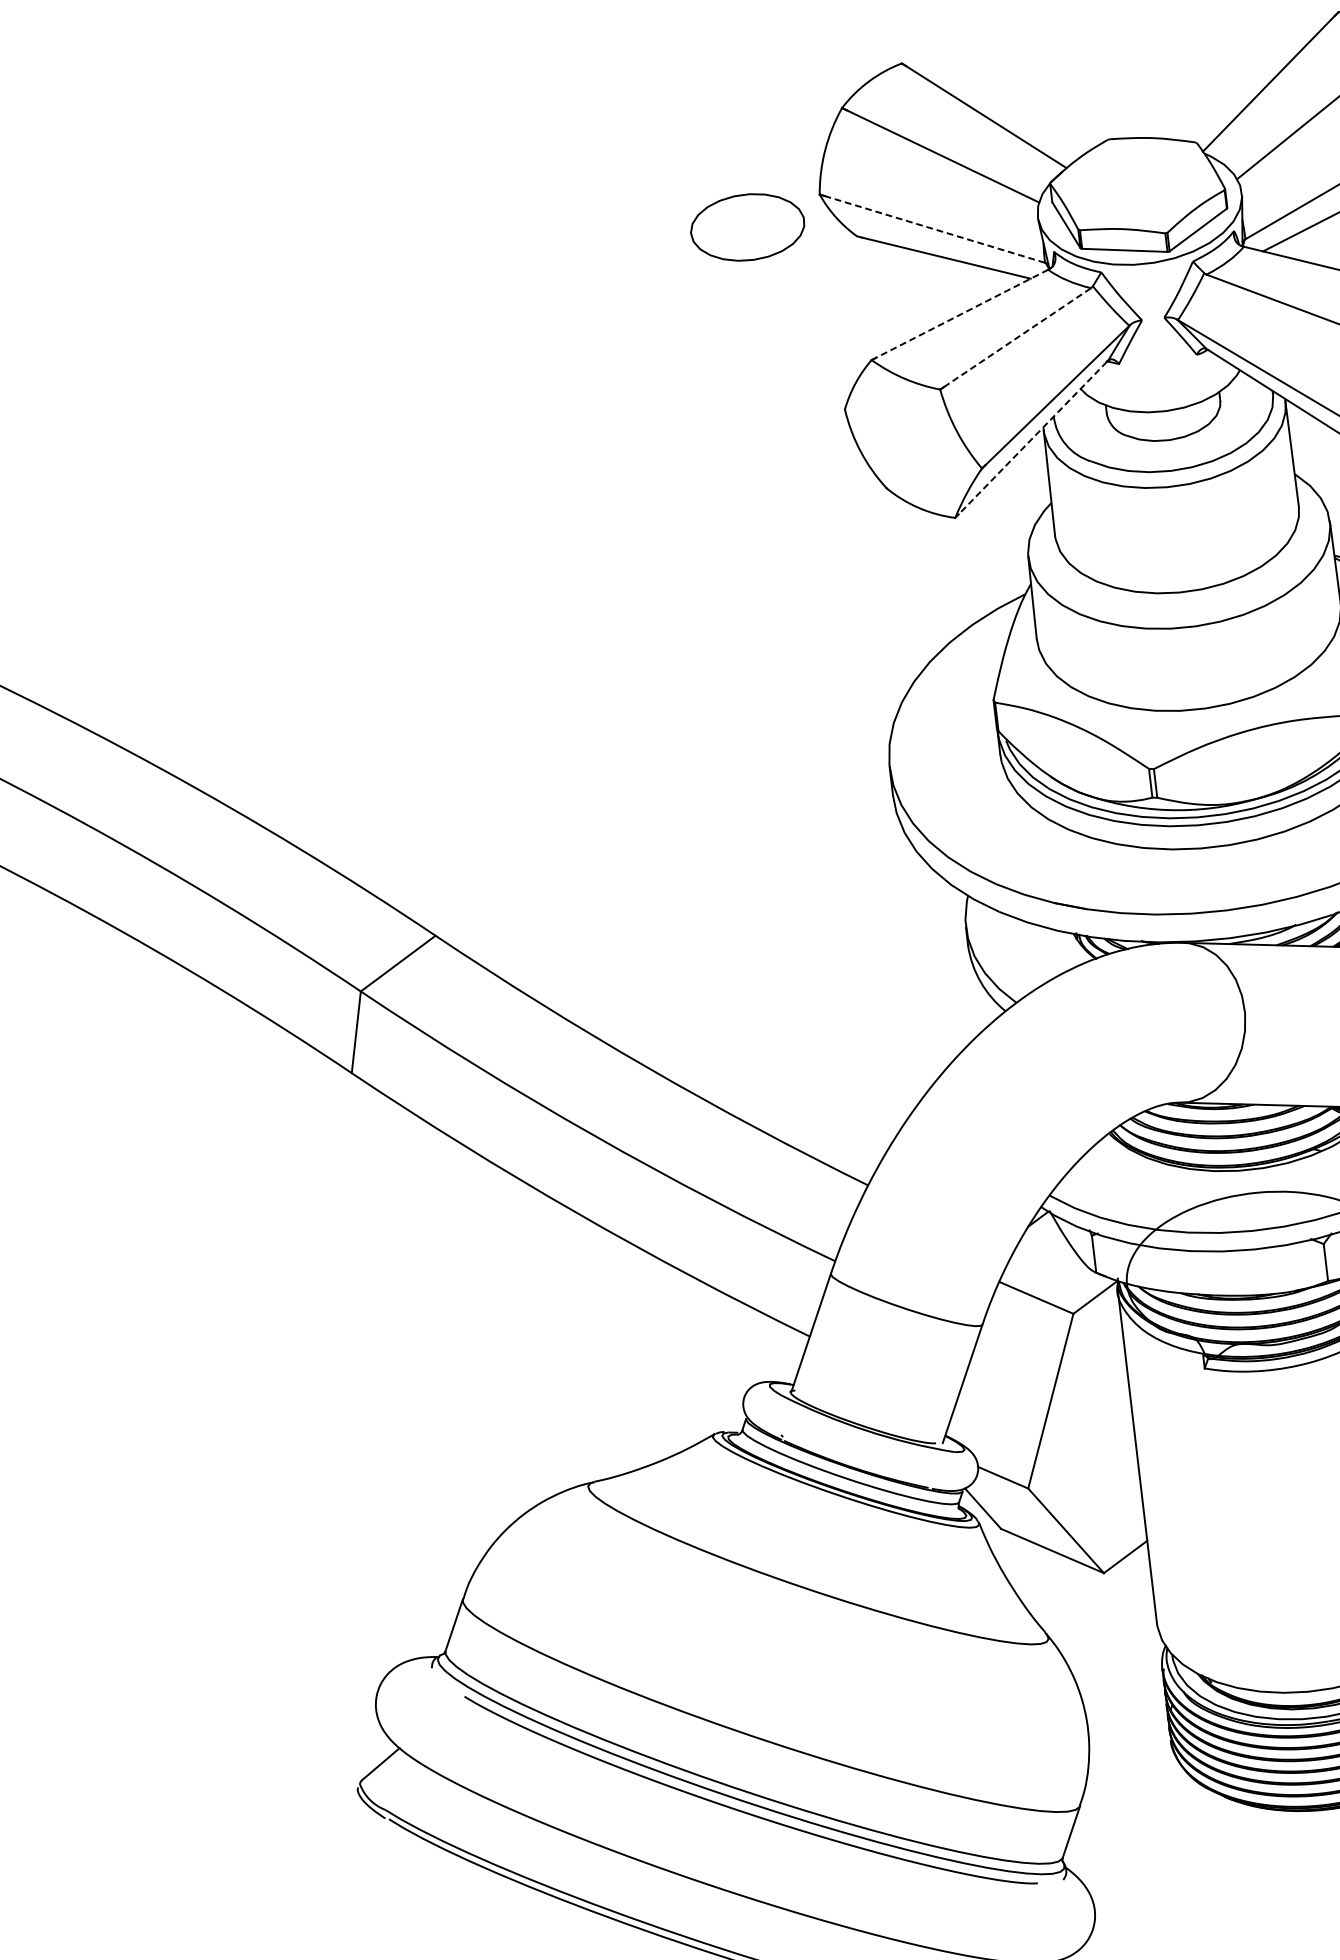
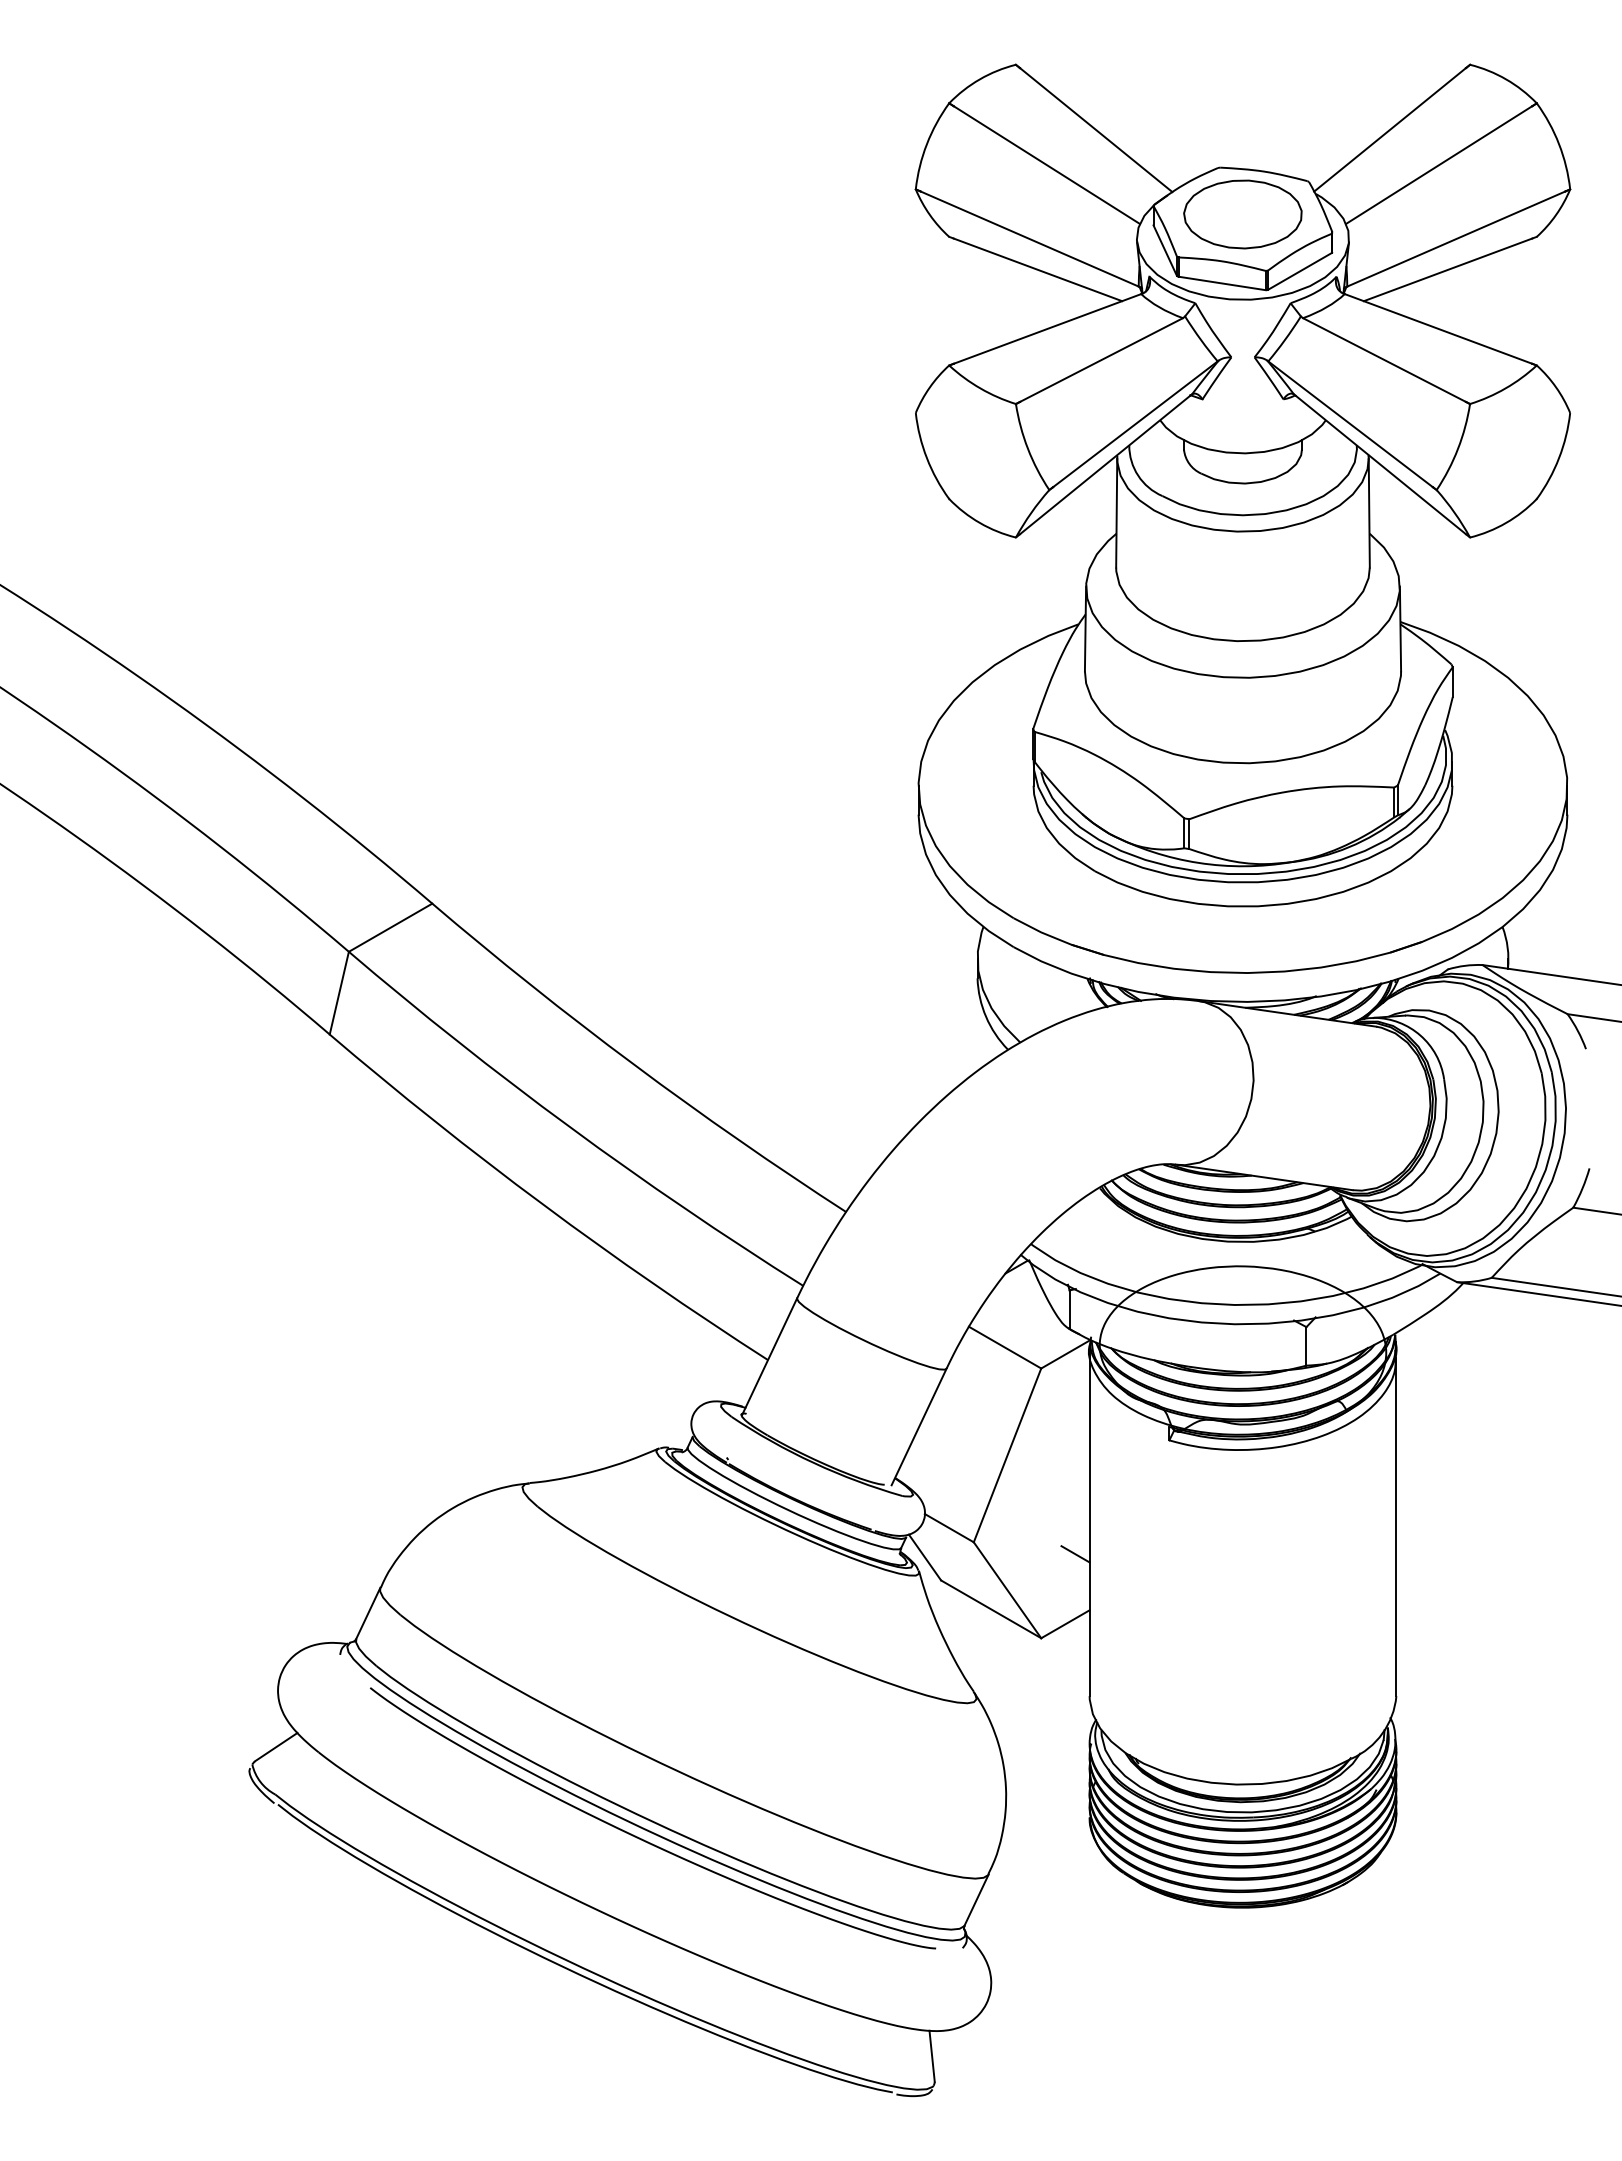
part: (747, 227) -> (1242, 214), moved
line: (934, 229) -> (1029, 239), dashed -> solid
line: (962, 313) -> (1047, 328), dashed -> solid
line: (1017, 338) -> (1101, 360), dashed -> solid
line: (1033, 438) -> (1105, 465), dashed -> solid
line: (1127, 1488) -> (1075, 1554), added

